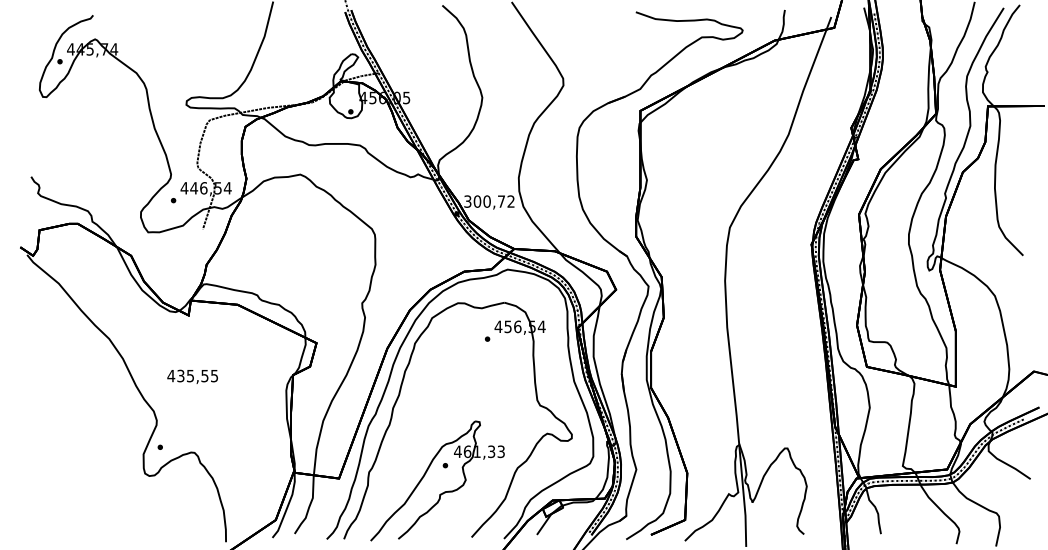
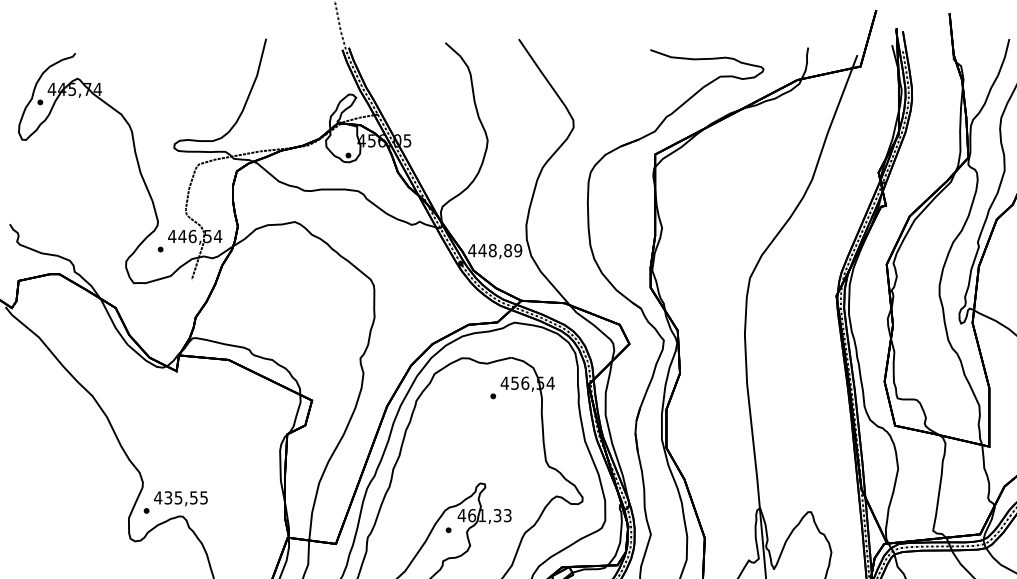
text: (488, 201) -> (494, 250), 300,72 -> 448,89
text: (192, 376) -> (180, 498), moved

